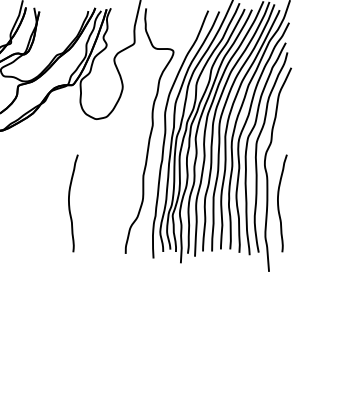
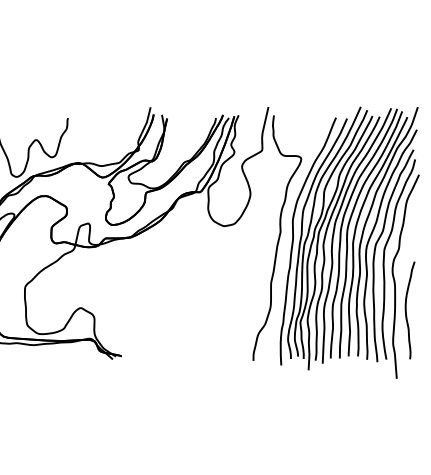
curve: (69, 203) -> (197, 310), removed

